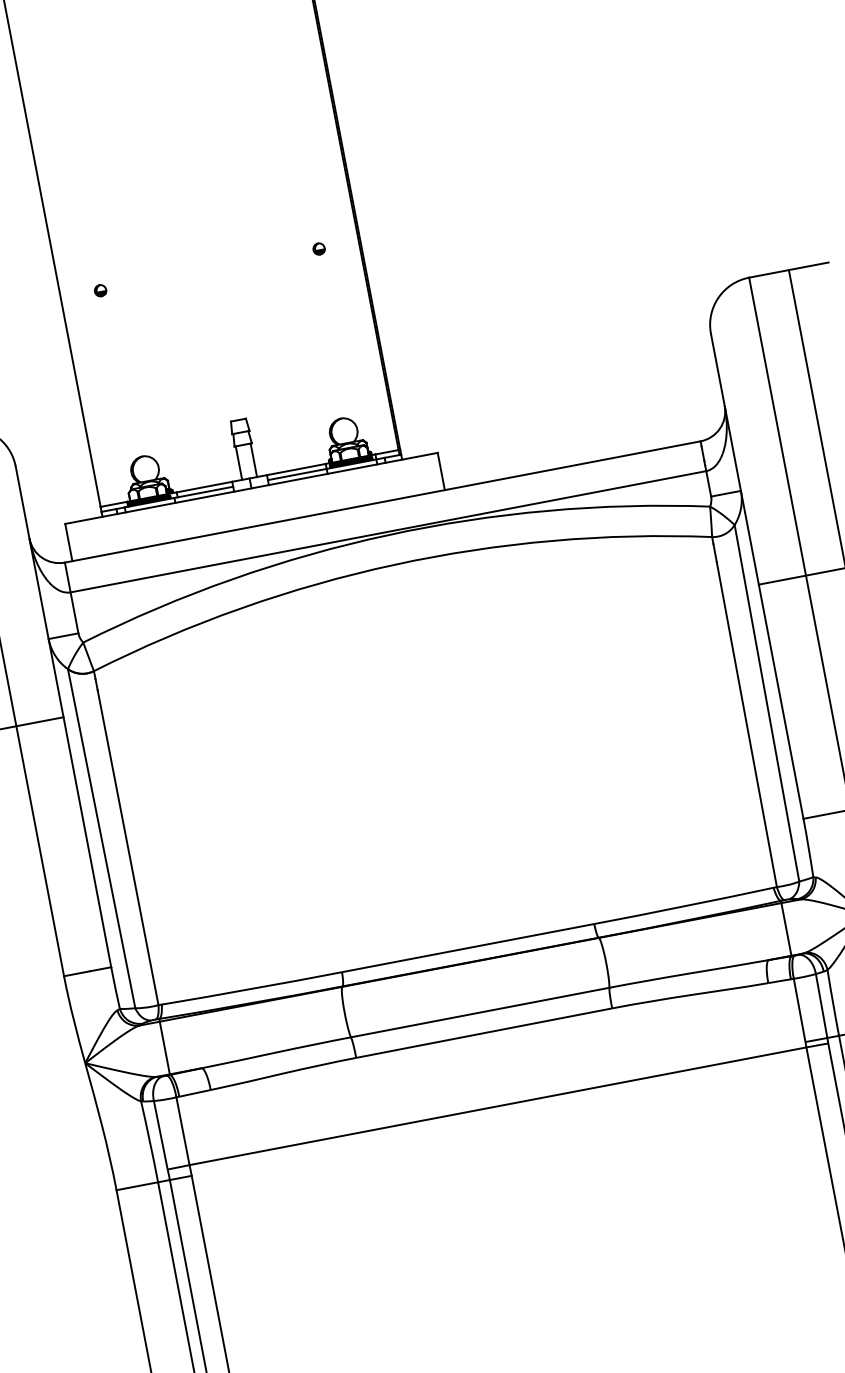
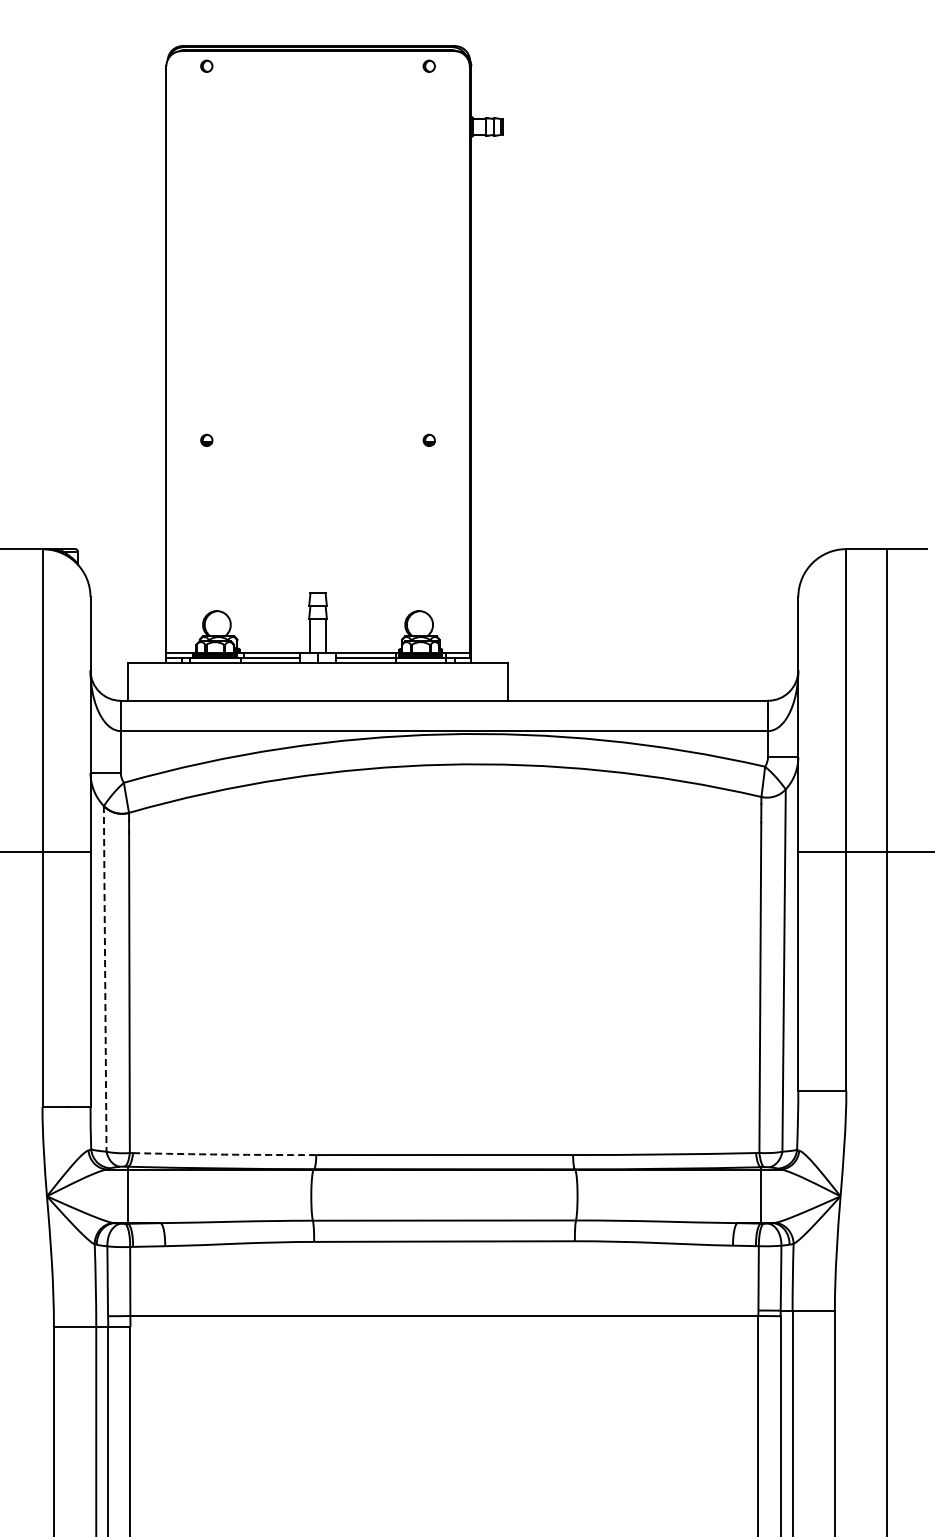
line: (101, 838) -> (105, 978), solid -> dashed
arc: (251, 988) -> (224, 1154), solid -> dashed

